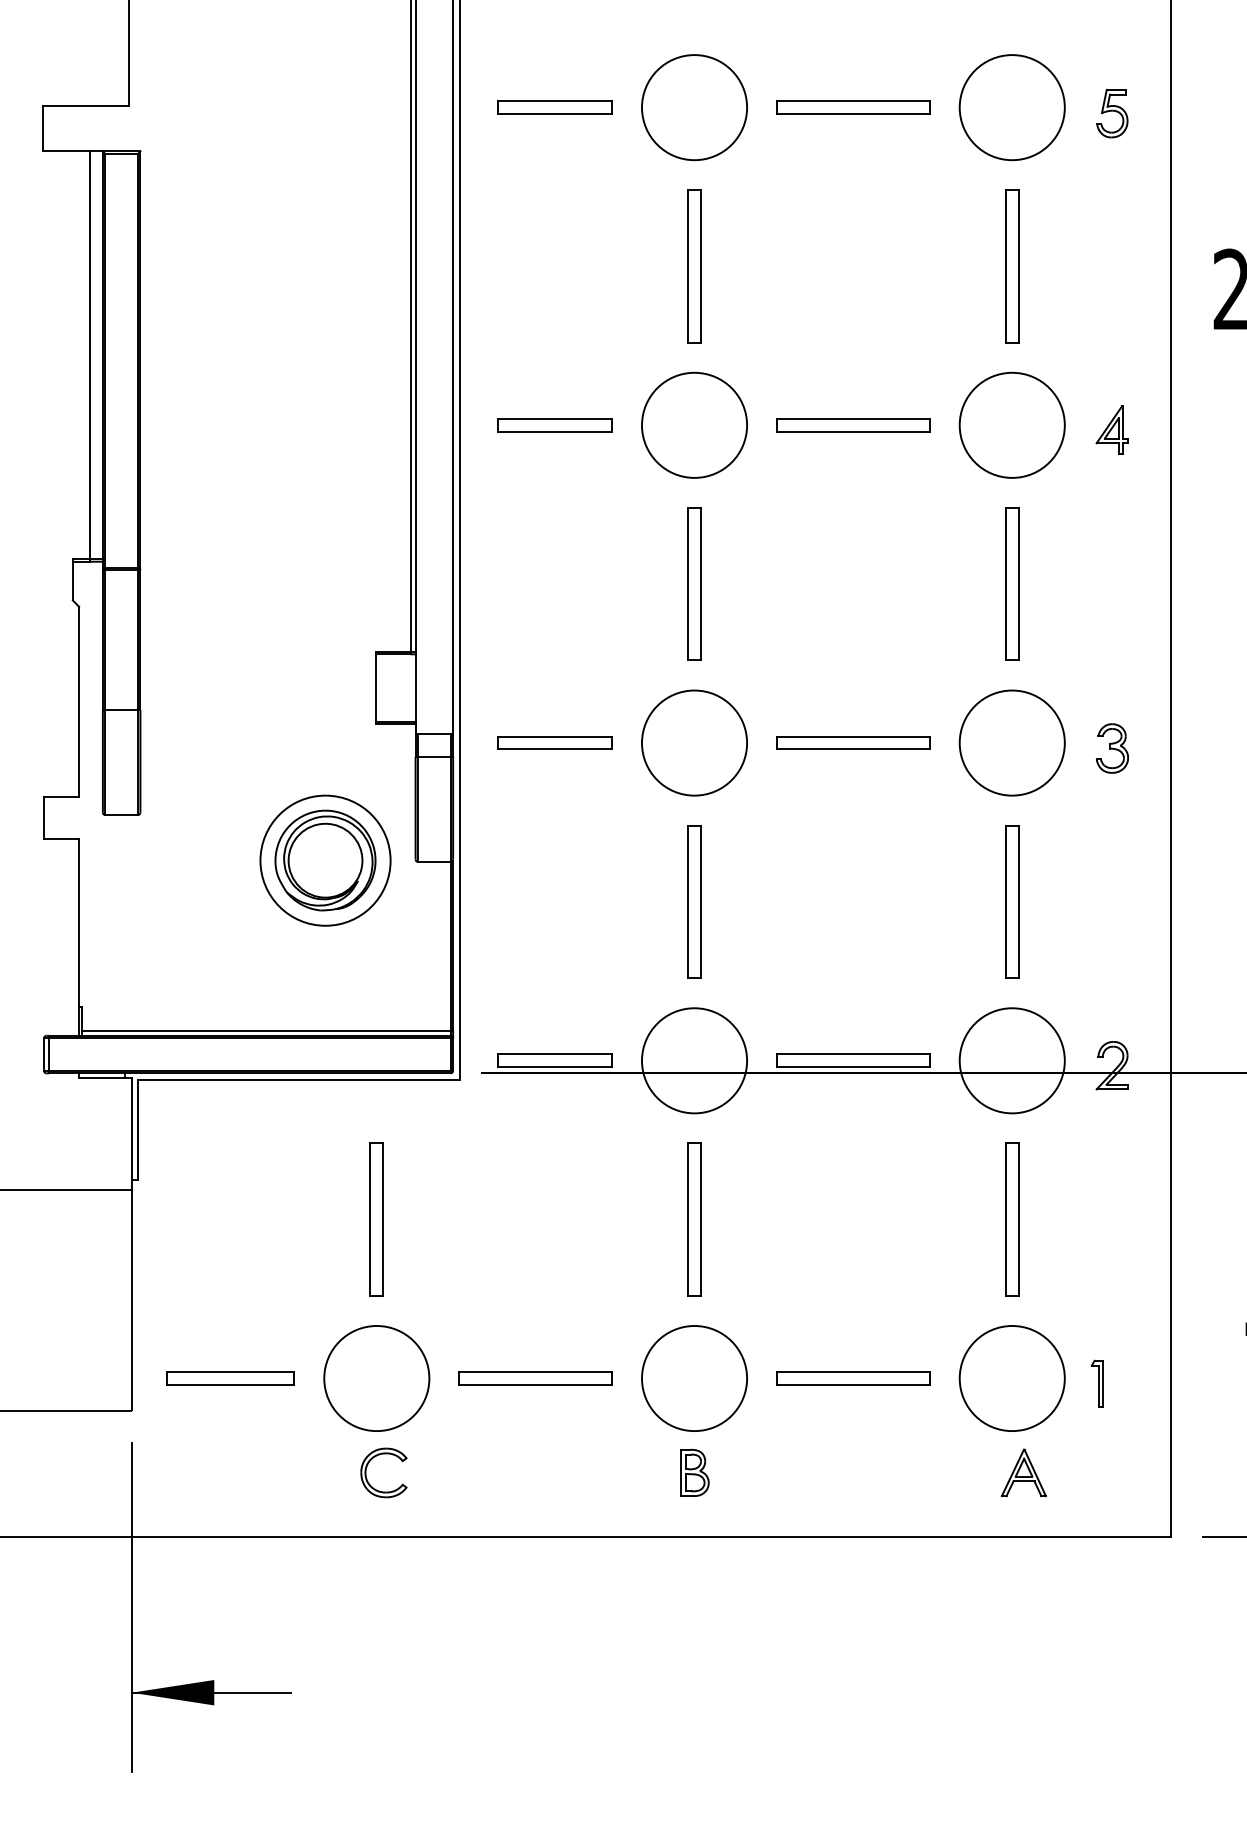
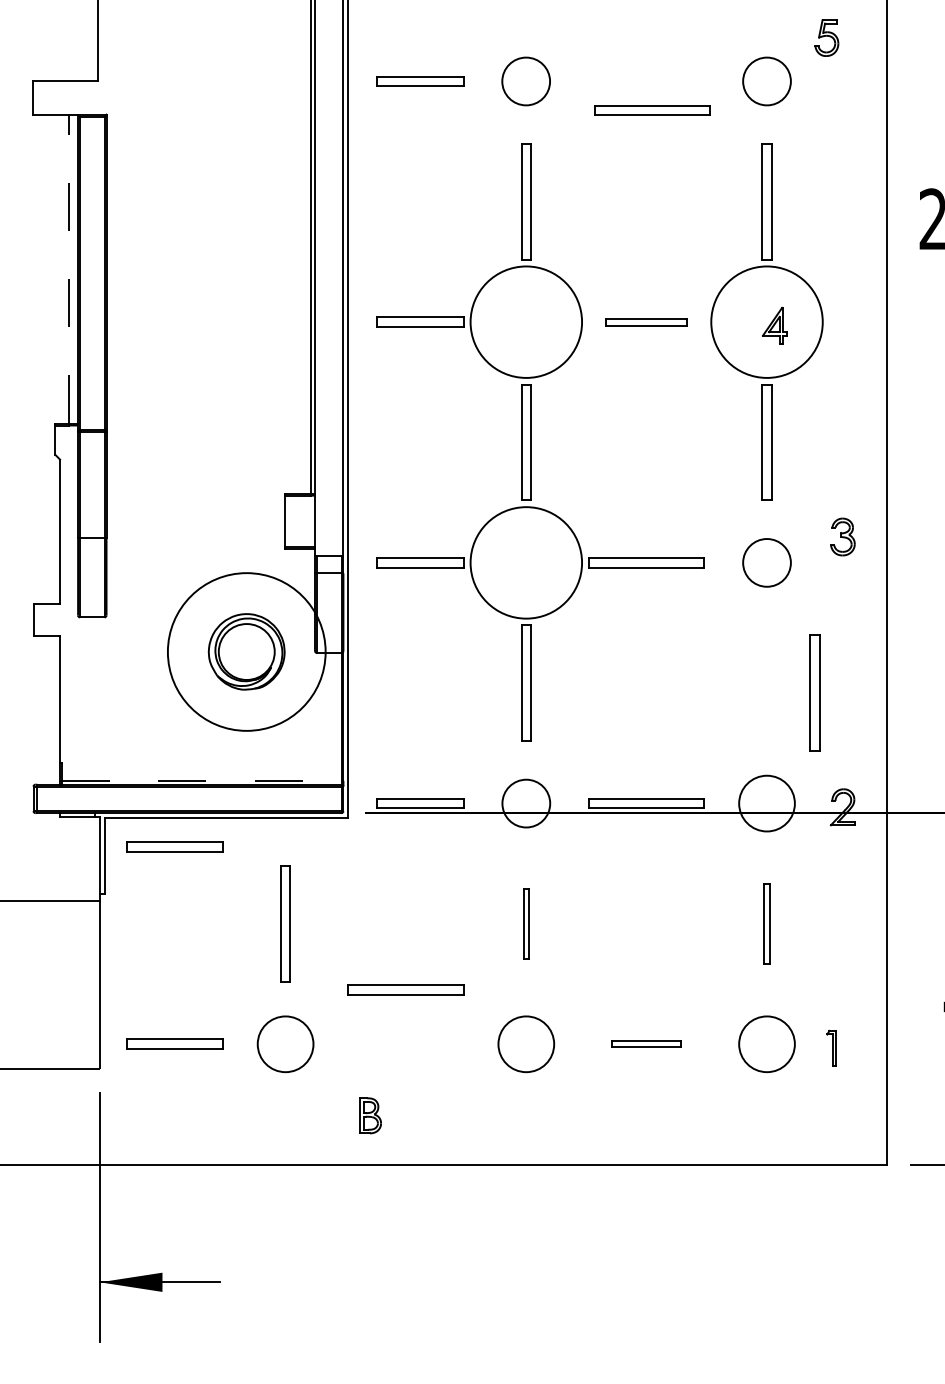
circle: (693, 107) -> (525, 81), size x0.6
part: (853, 107) -> (652, 110), moved
circle: (1011, 107) -> (766, 81), size x0.6
part: (1111, 112) -> (826, 37), moved
line: (90, 354) -> (68, 268), solid -> dashed
part: (853, 424) -> (646, 321), size x0.7
circle: (694, 425) -> (526, 322), size x1.4
circle: (1011, 425) -> (766, 322), size x1.4
part: (1111, 429) -> (774, 325), moved
circle: (694, 742) -> (526, 562), size x1.4
circle: (1011, 742) -> (766, 562), size x0.6
part: (1111, 747) -> (842, 536), moved
circle: (325, 860) -> (246, 651), size x1.6
part: (1011, 900) -> (814, 692), moved
line: (265, 1030) -> (201, 780), solid -> dashed
circle: (694, 1060) -> (526, 803), size x0.6
circle: (1011, 1060) -> (766, 803), size x0.7
part: (230, 1117) -> (174, 846), added
part: (694, 1219) -> (526, 923), size x0.6
part: (1011, 1219) -> (766, 923), size x0.7
part: (535, 1377) -> (405, 989), moved
part: (853, 1377) -> (646, 1043), size x0.6
circle: (376, 1378) -> (285, 1044), size x0.7
circle: (694, 1378) -> (526, 1044), size x0.7
circle: (1011, 1378) -> (766, 1044), size x0.7
part: (377, 1456) -> (286, 1103), removed
part: (694, 1472) -> (370, 1115), moved
part: (1023, 1472) -> (775, 1115), removed

